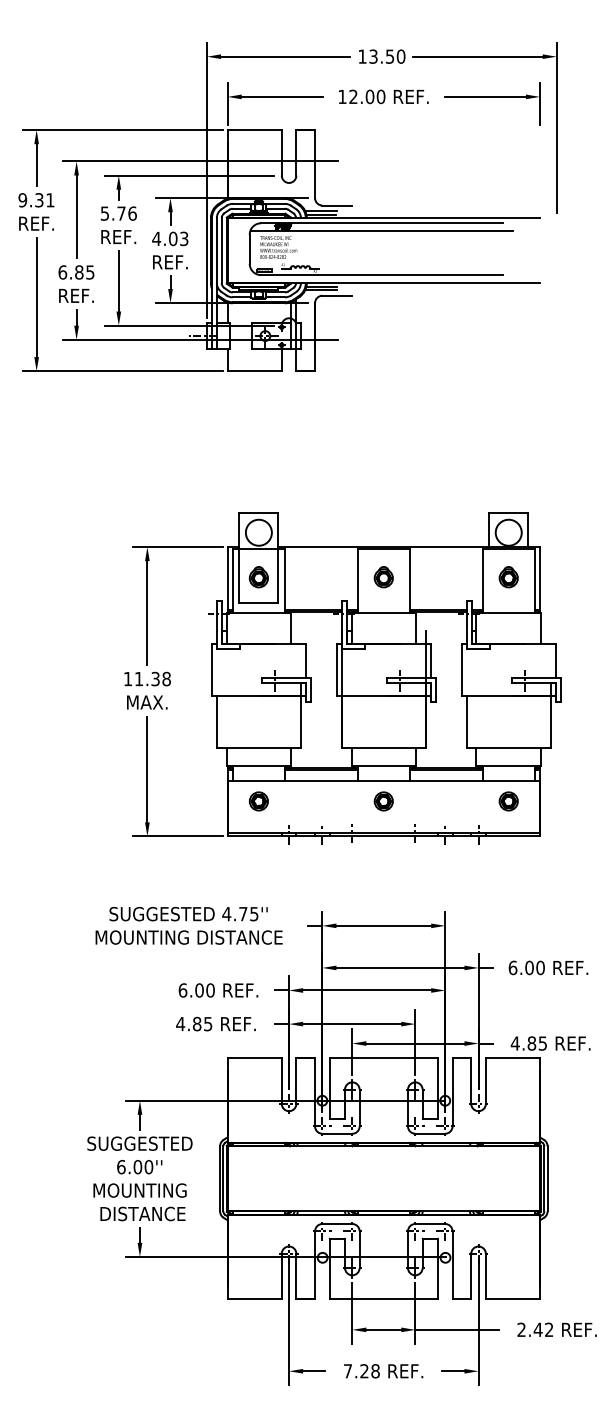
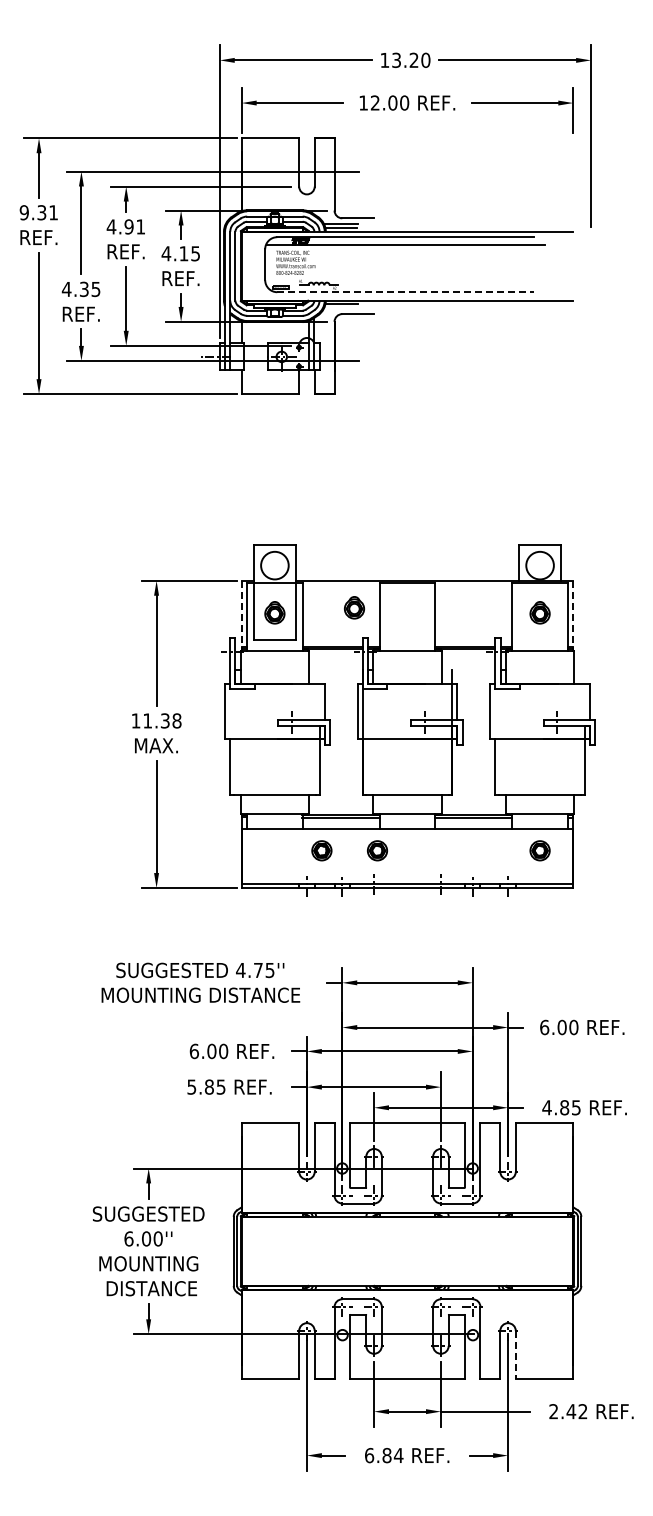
text: (389, 56) -> (413, 60), 13.50 -> 13.20
text: (118, 213) -> (125, 226), 5.76 -> 4.91
text: (178, 238) -> (189, 253), 4.03 -> 4.15
text: (70, 272) -> (74, 289), 6.85 -> 4.35
line: (382, 275) -> (406, 292), solid -> dashed
line: (320, 290) -> (340, 308), removed
part: (383, 576) -> (354, 607), moved
line: (227, 579) -> (241, 615), solid -> dashed
line: (540, 579) -> (573, 615), solid -> dashed
part: (258, 801) -> (321, 850), moved
part: (383, 801) -> (377, 850), moved
text: (180, 1023) -> (191, 1086), 4.85 -> 5.85
line: (485, 1276) -> (515, 1355), solid -> dashed
text: (362, 1371) -> (384, 1455), 7.28 -> 6.84

